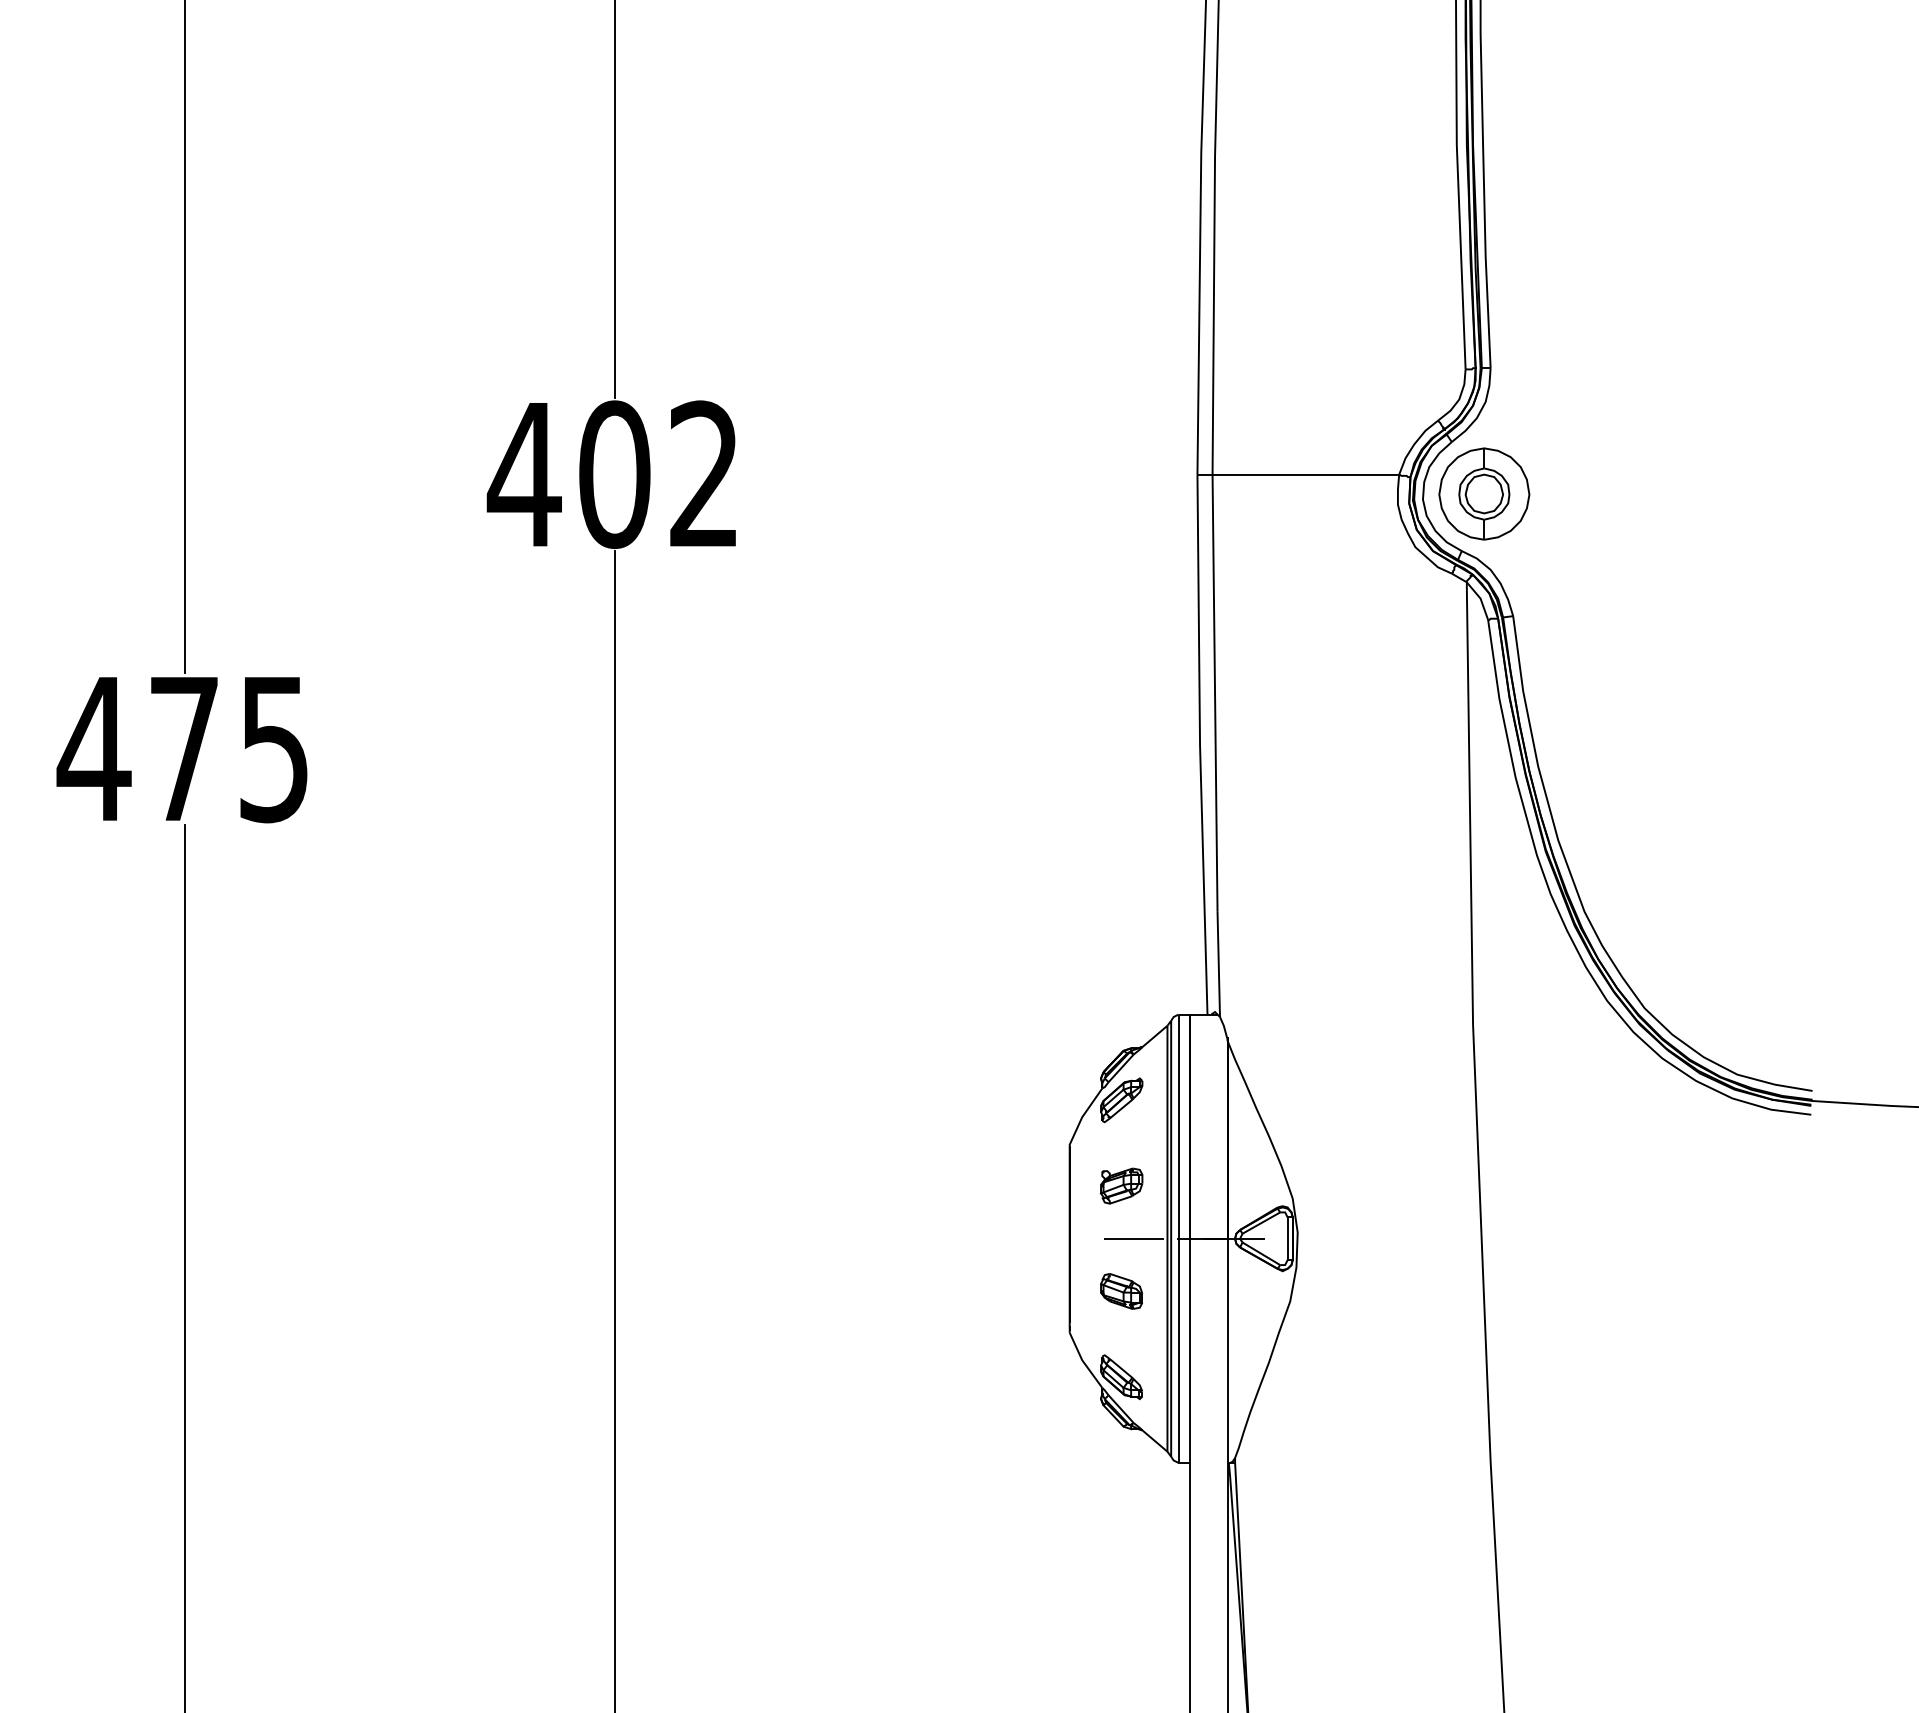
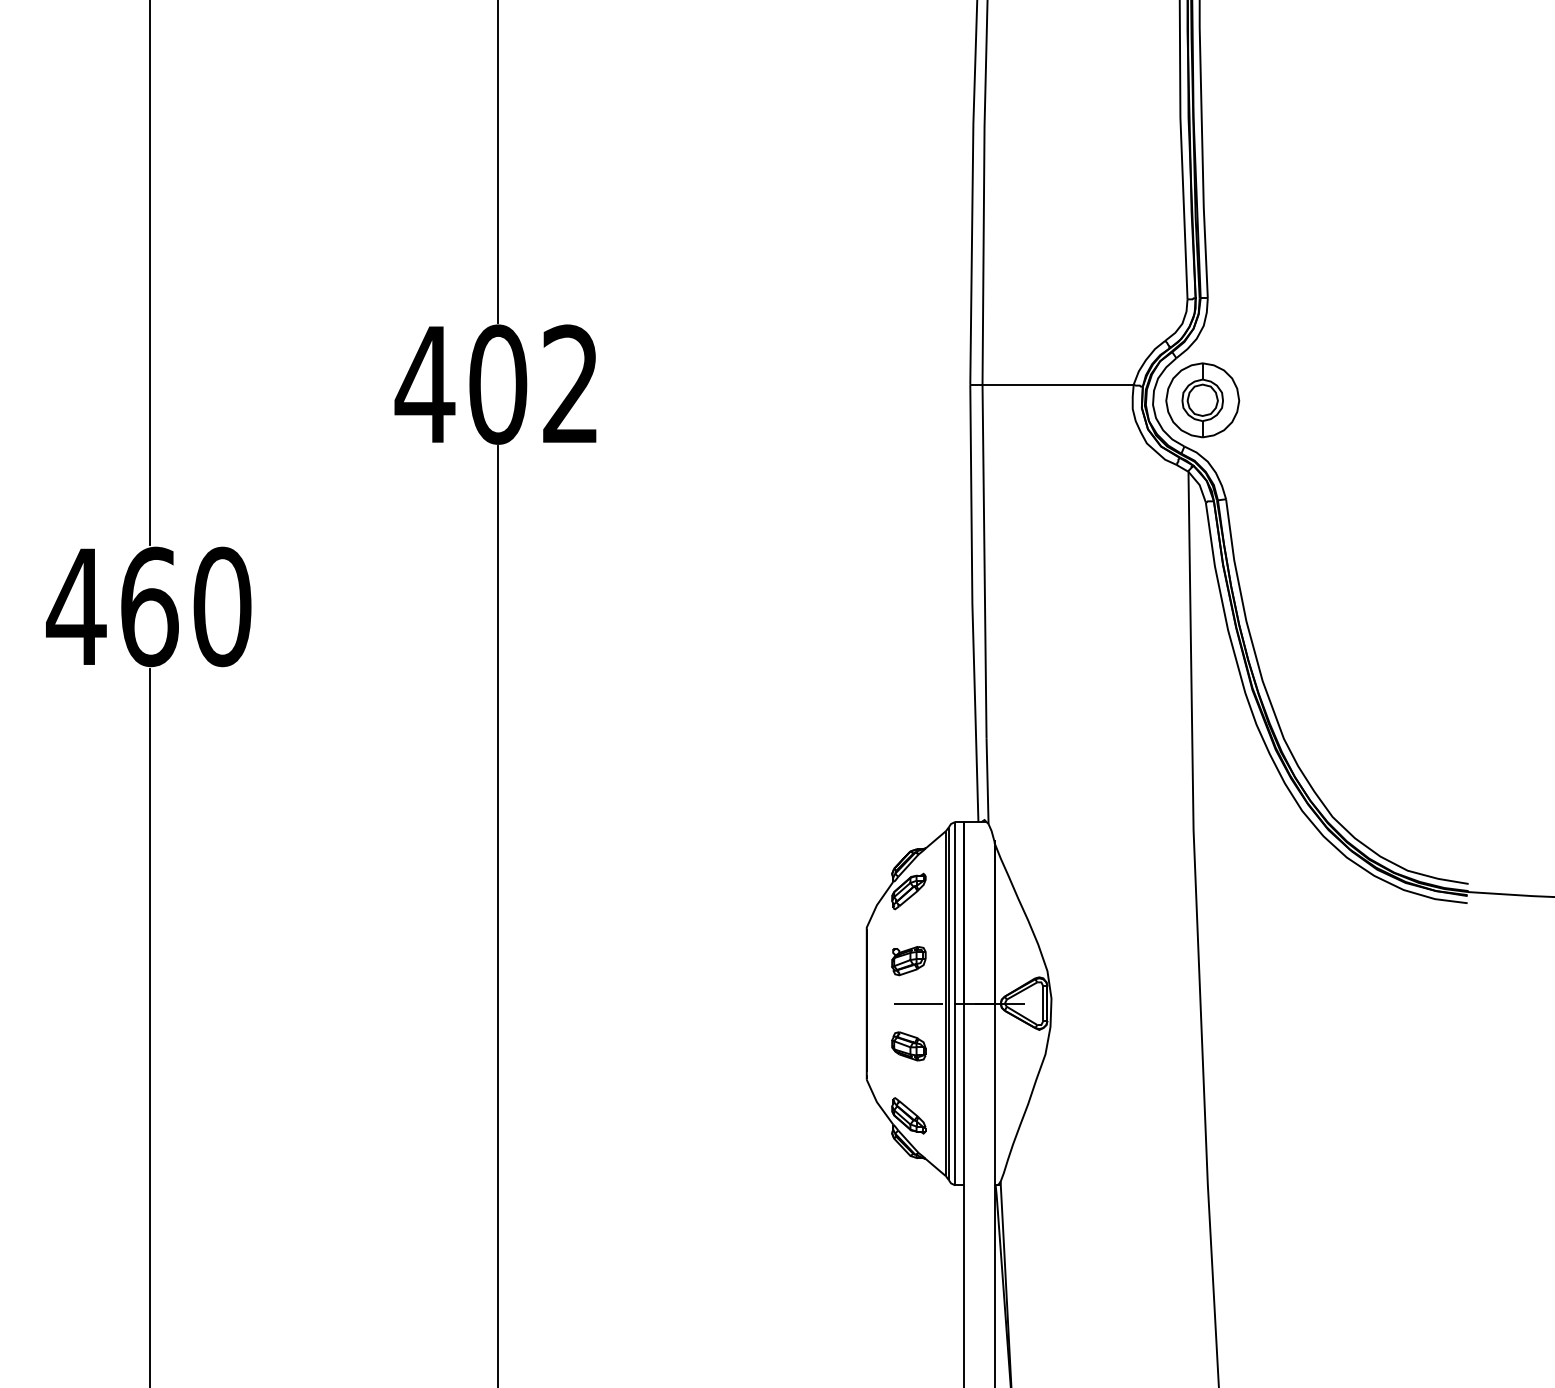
text: (229, 748) -> (186, 606), 475 -> 460

